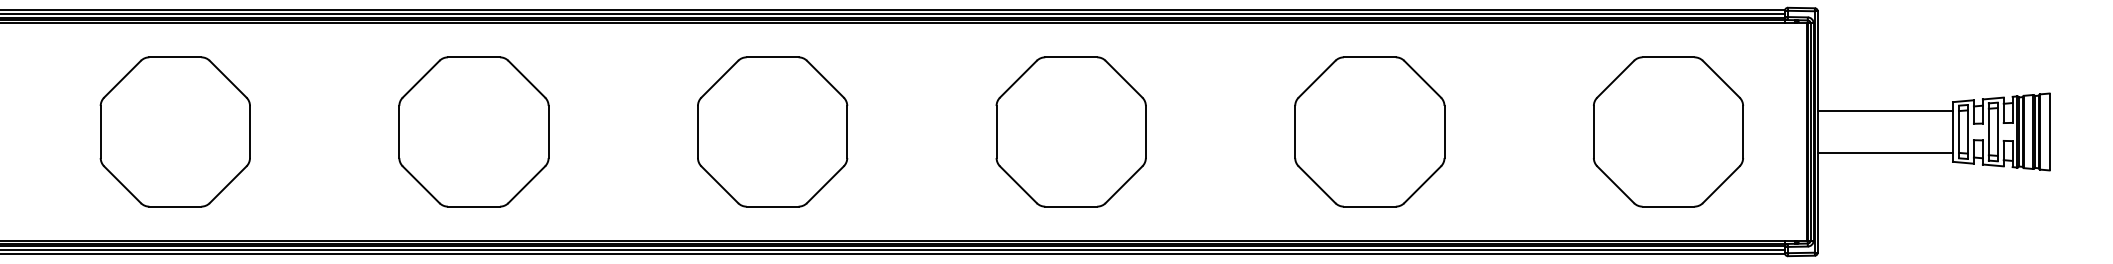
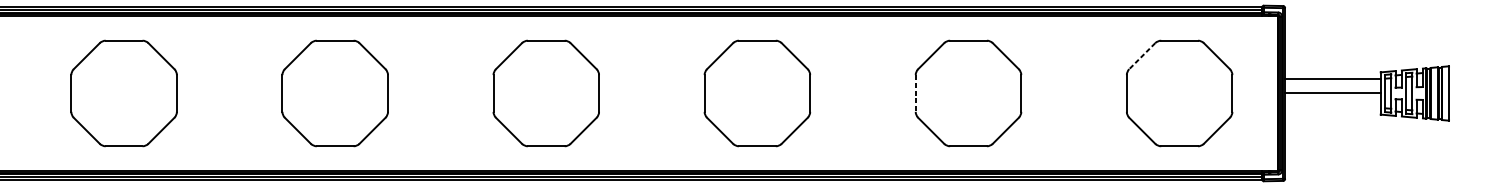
line: (1615, 79) -> (1142, 56), solid -> dashed
line: (1295, 132) -> (915, 93), solid -> dashed
line: (1884, 152) -> (1332, 92), moved

